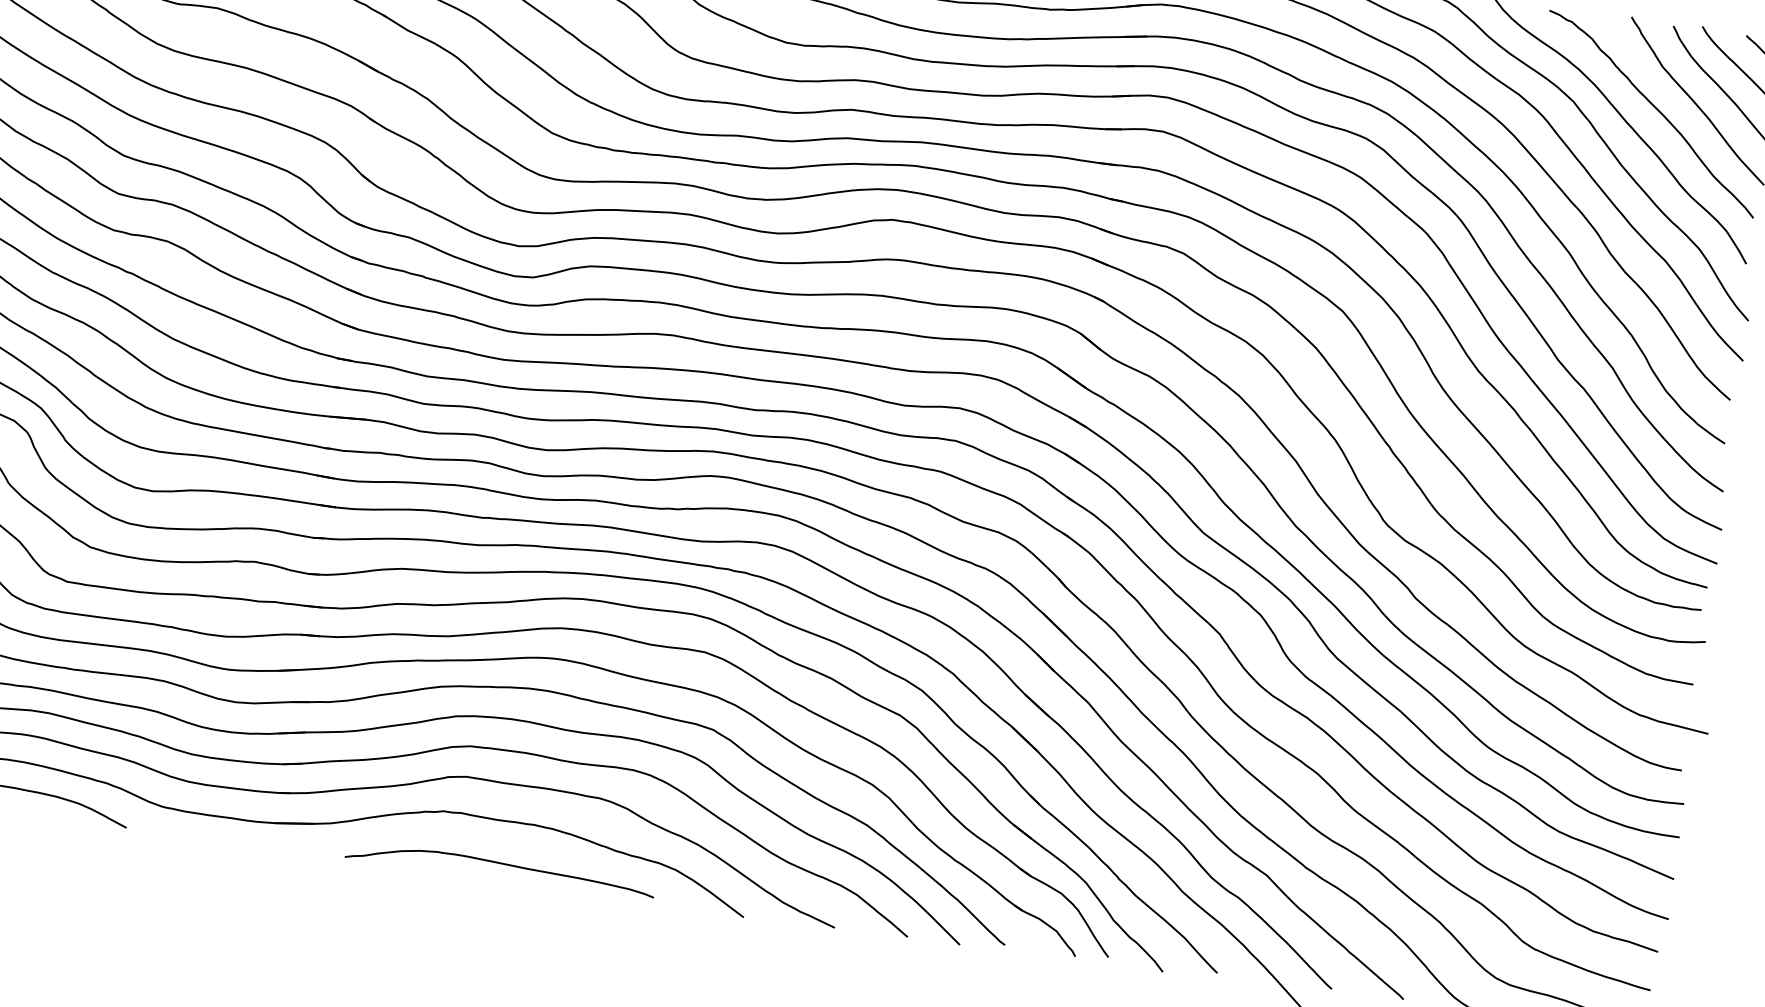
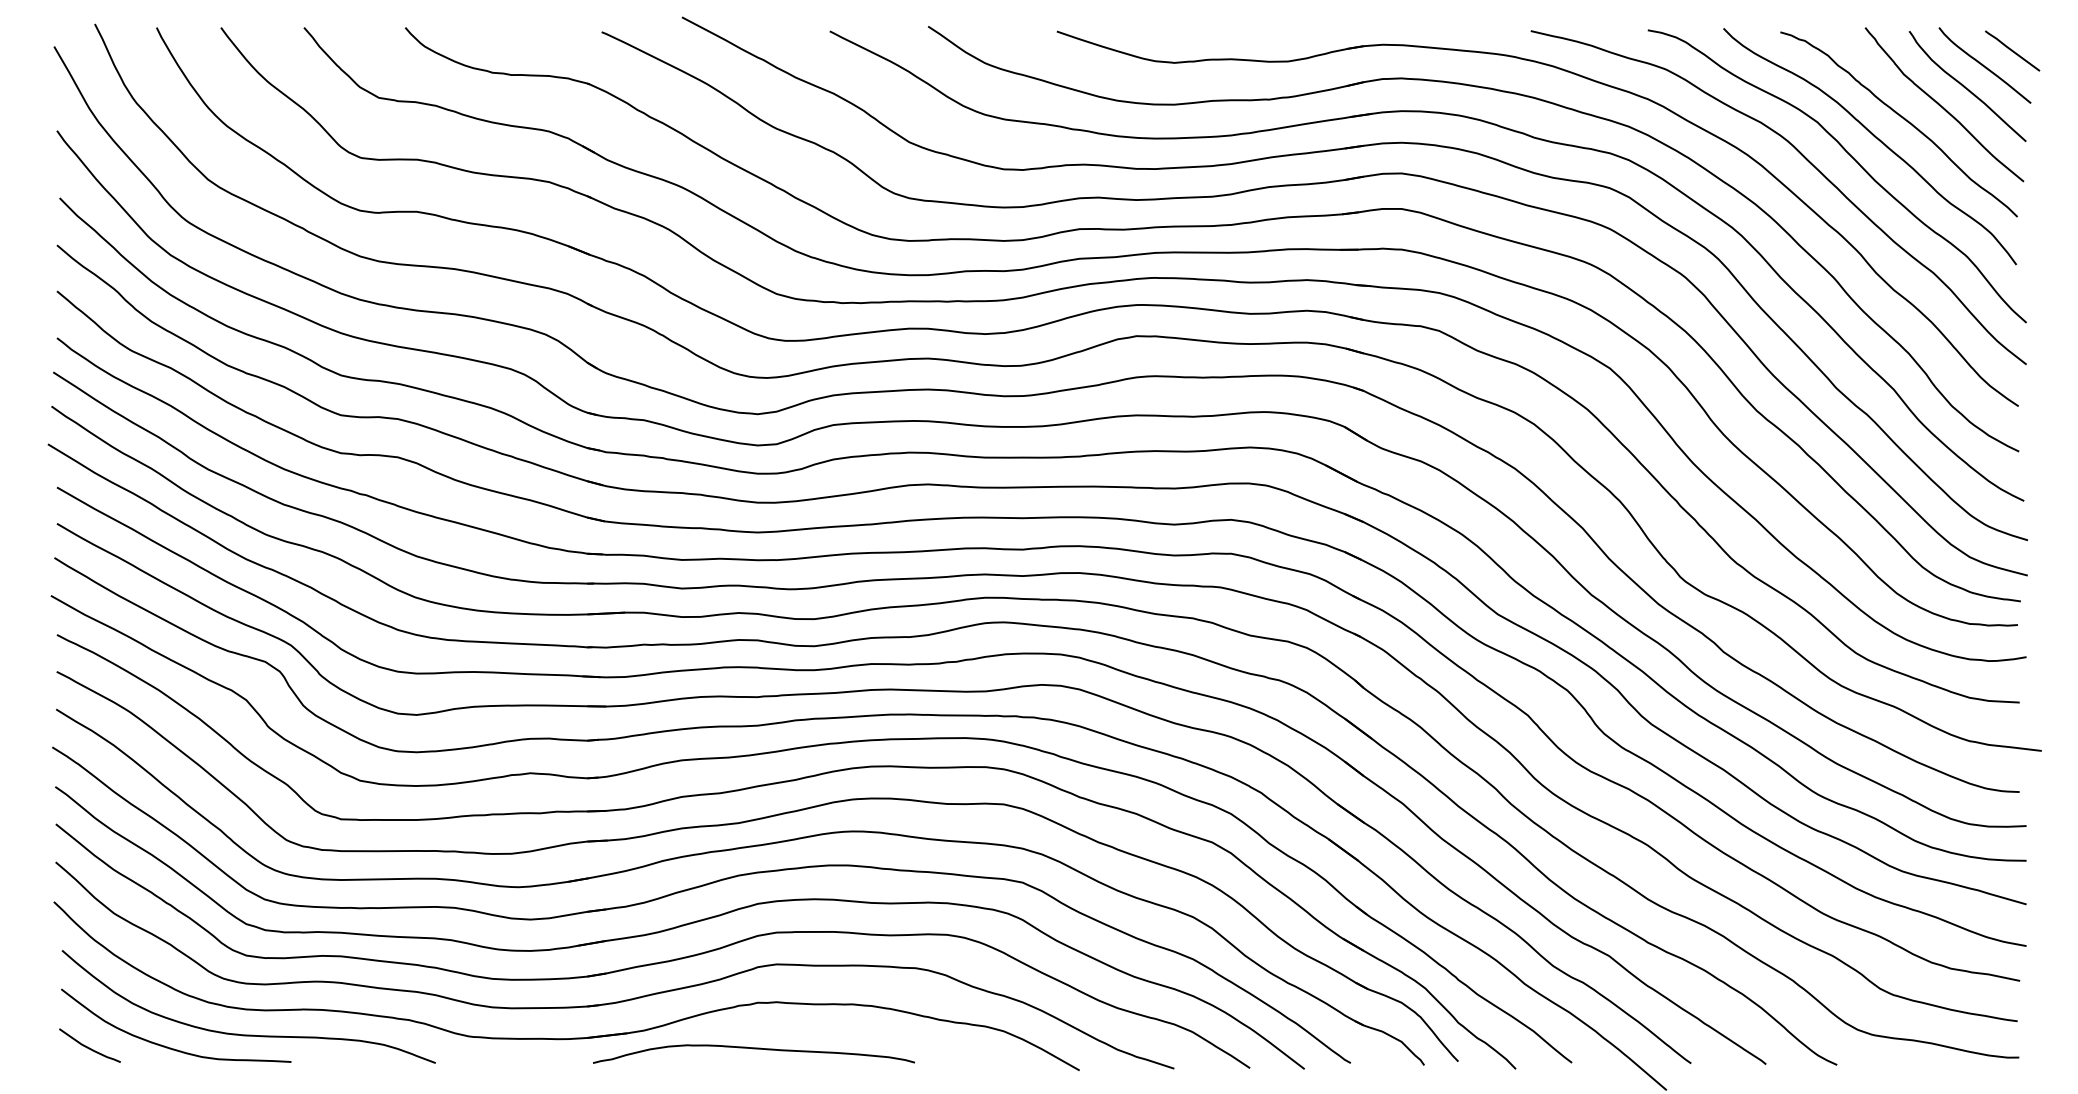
curve: (500, 864) -> (753, 1049), moved

